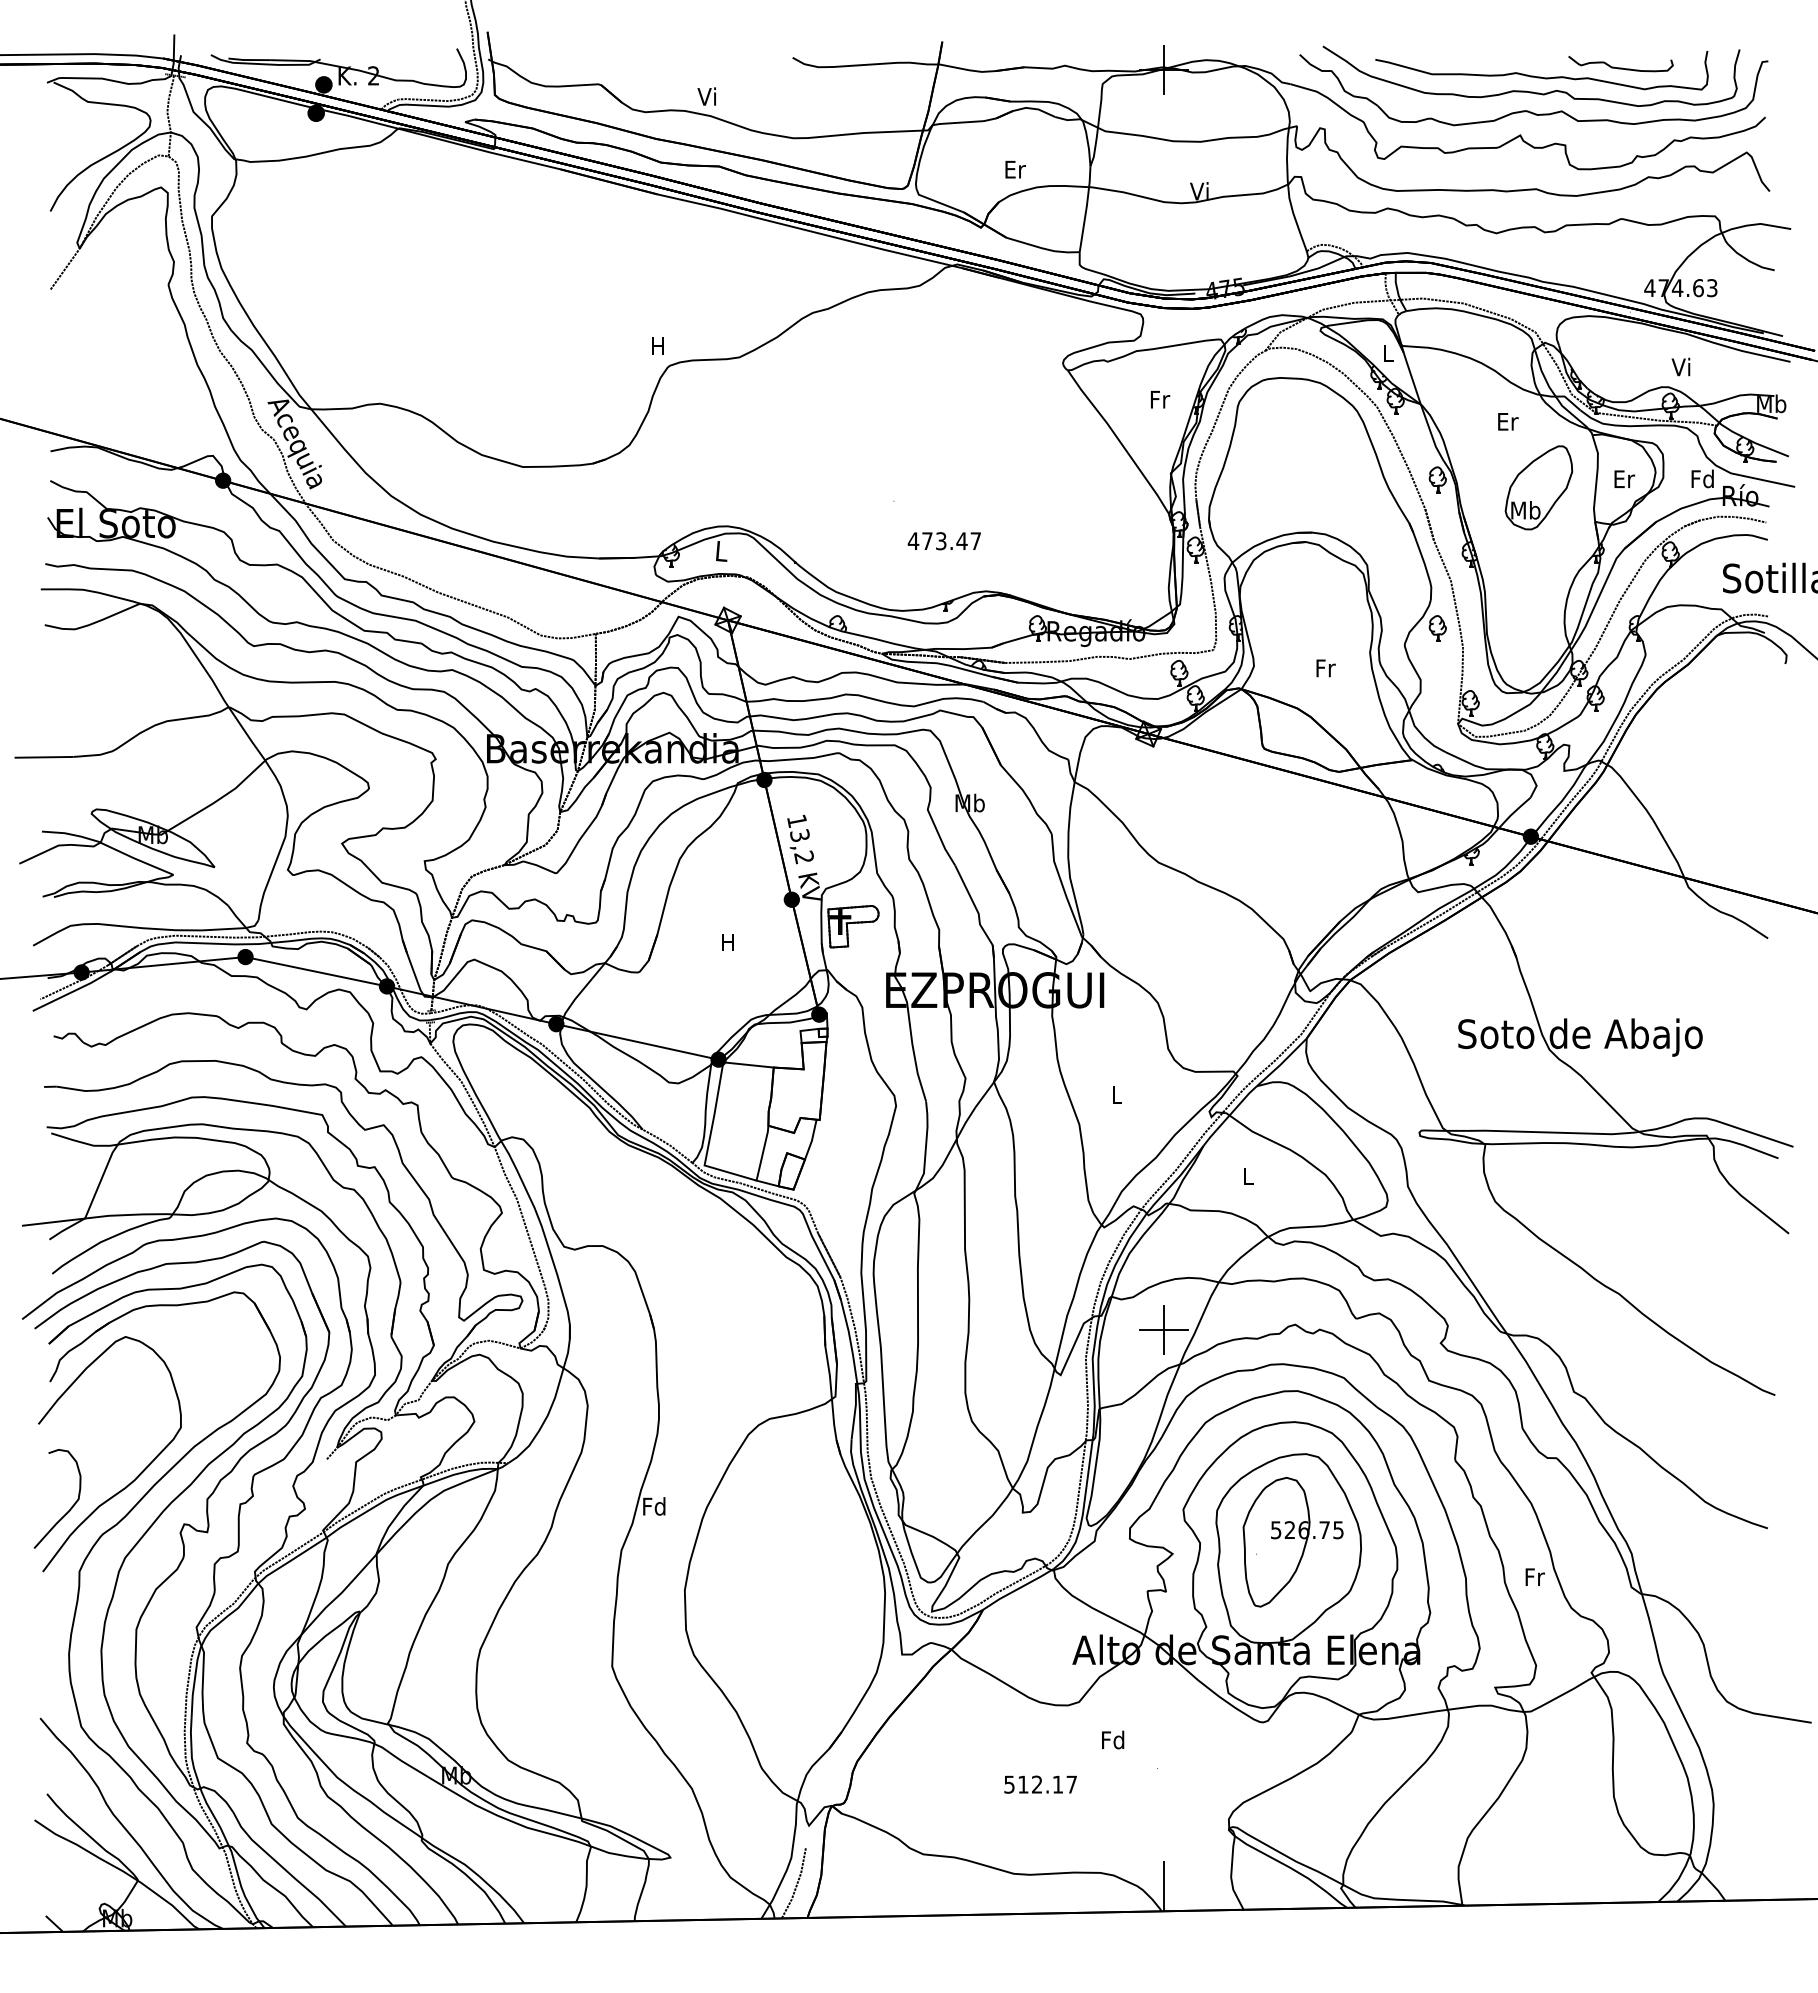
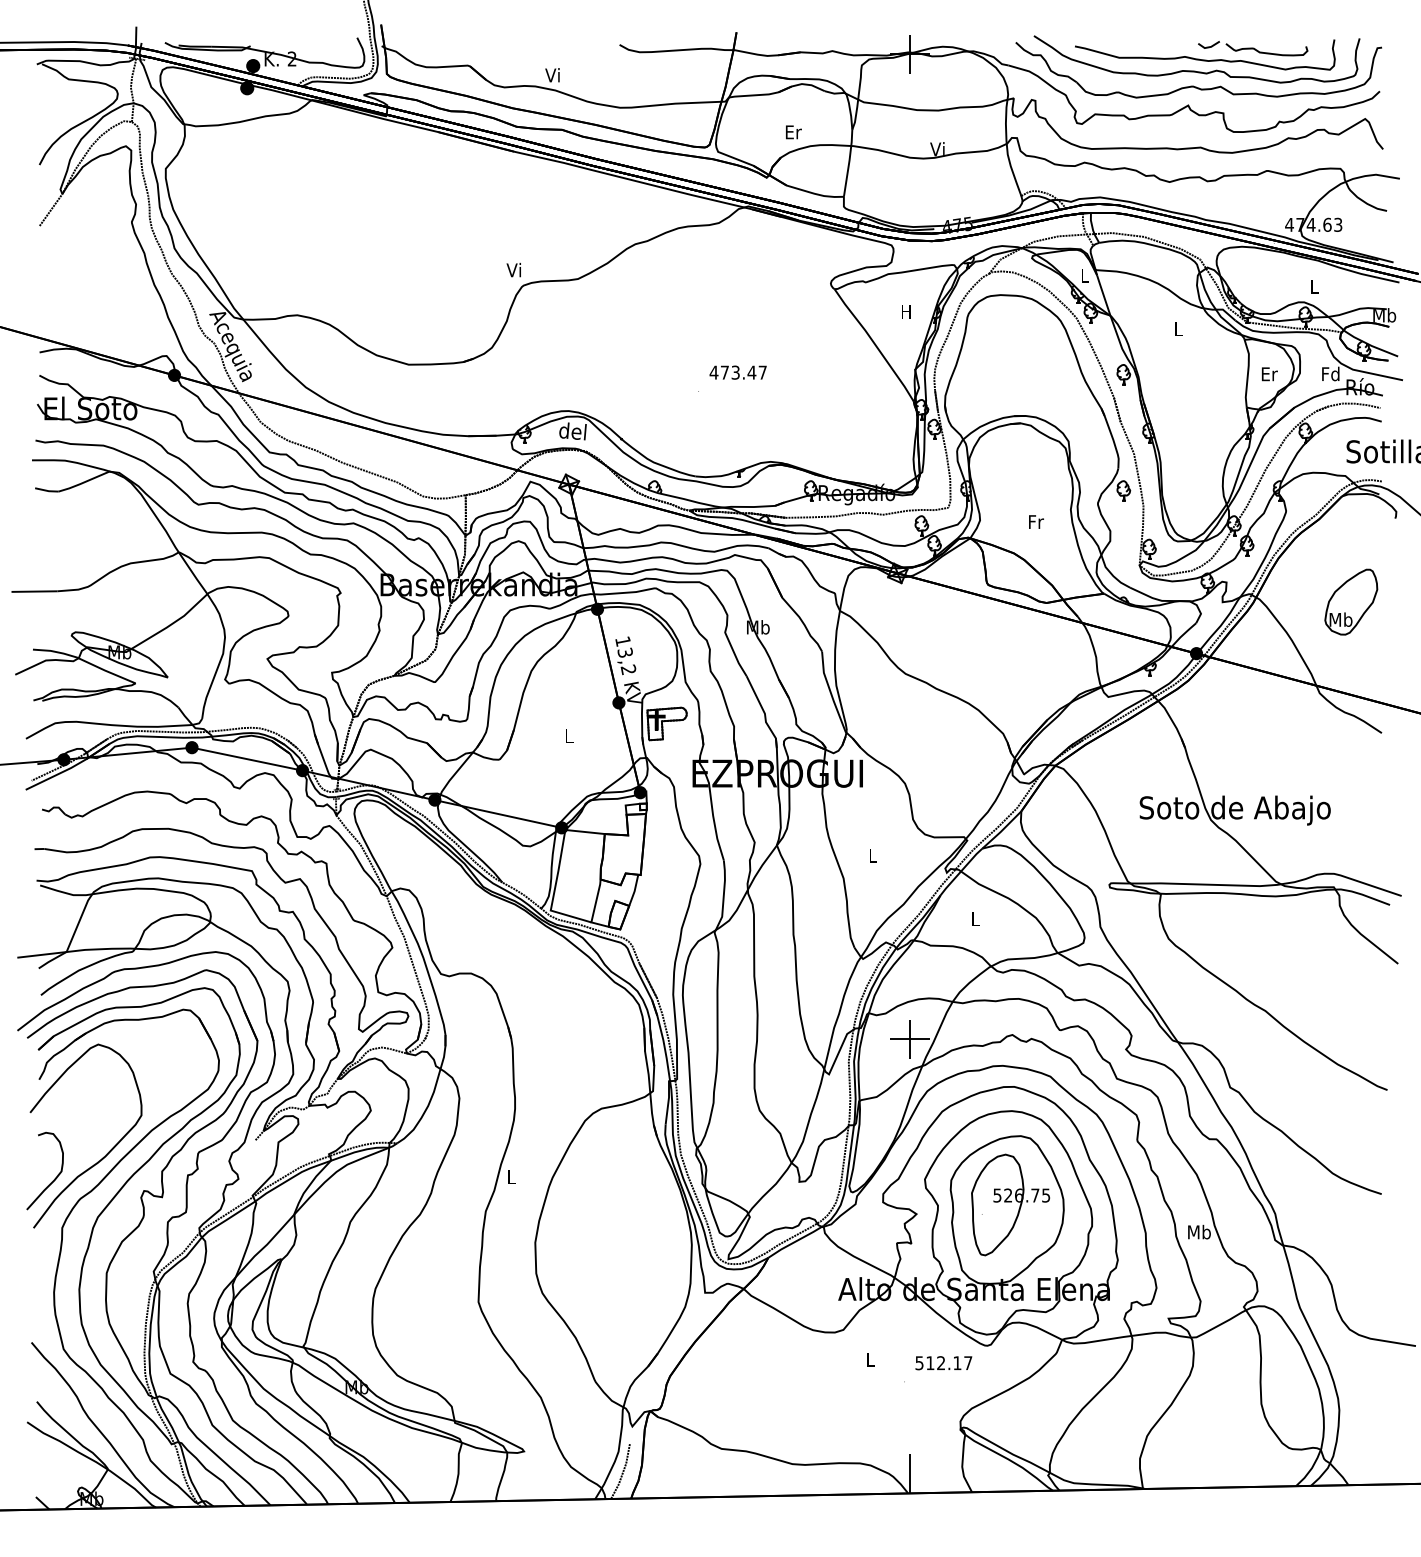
line: (1547, 59) -> (1209, 46), added
text: (657, 345) -> (513, 269), H -> Vi
text: (1680, 366) -> (1313, 286), Vi -> L
text: (1160, 399) -> (907, 311), Fr -> H
text: (1508, 421) -> (1179, 329), Er -> L
part: (1538, 487) -> (1350, 601), moved
text: (943, 541) -> (737, 372), moved
text: (732, 552) -> (572, 431), L -> del
text: (727, 942) -> (568, 736), H -> L
text: (654, 1506) -> (511, 1177), Fd -> L
text: (1534, 1576) -> (1199, 1231), Fr -> Mb
text: (1113, 1739) -> (870, 1359), Fd -> L
text: (1040, 1784) -> (943, 1363), moved

